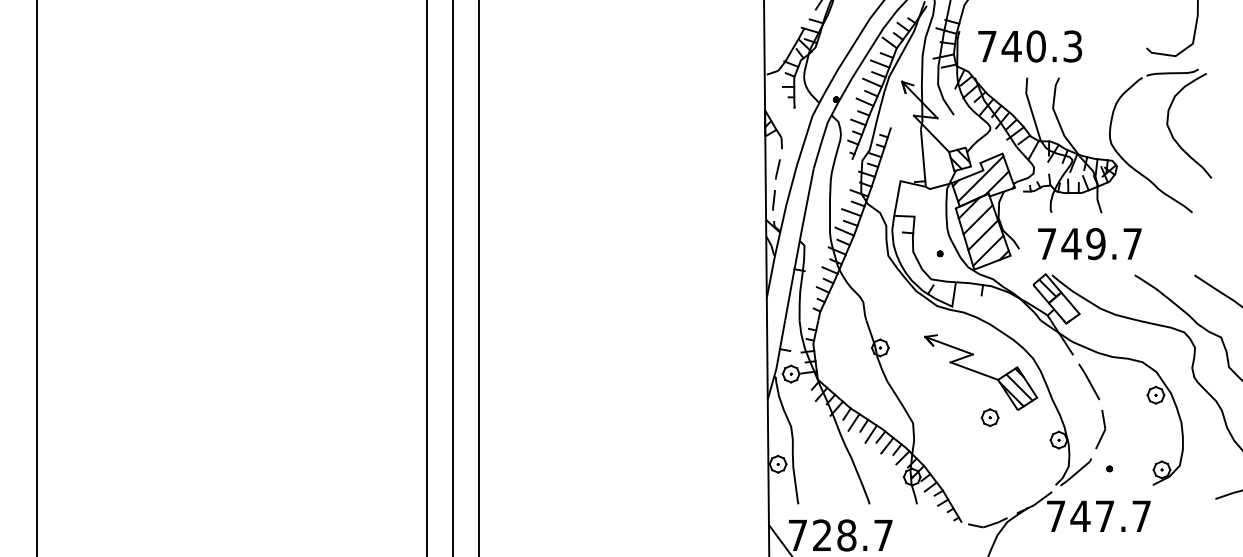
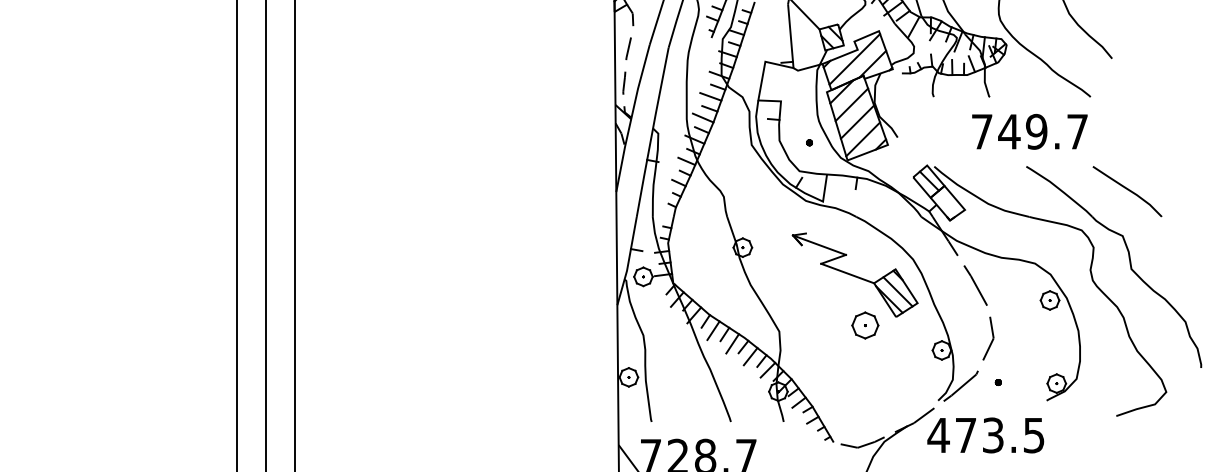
text: (1089, 244) -> (1029, 132), moved
part: (989, 417) -> (864, 325), size x1.4
text: (1097, 516) -> (984, 435), 747.7 -> 473.5

